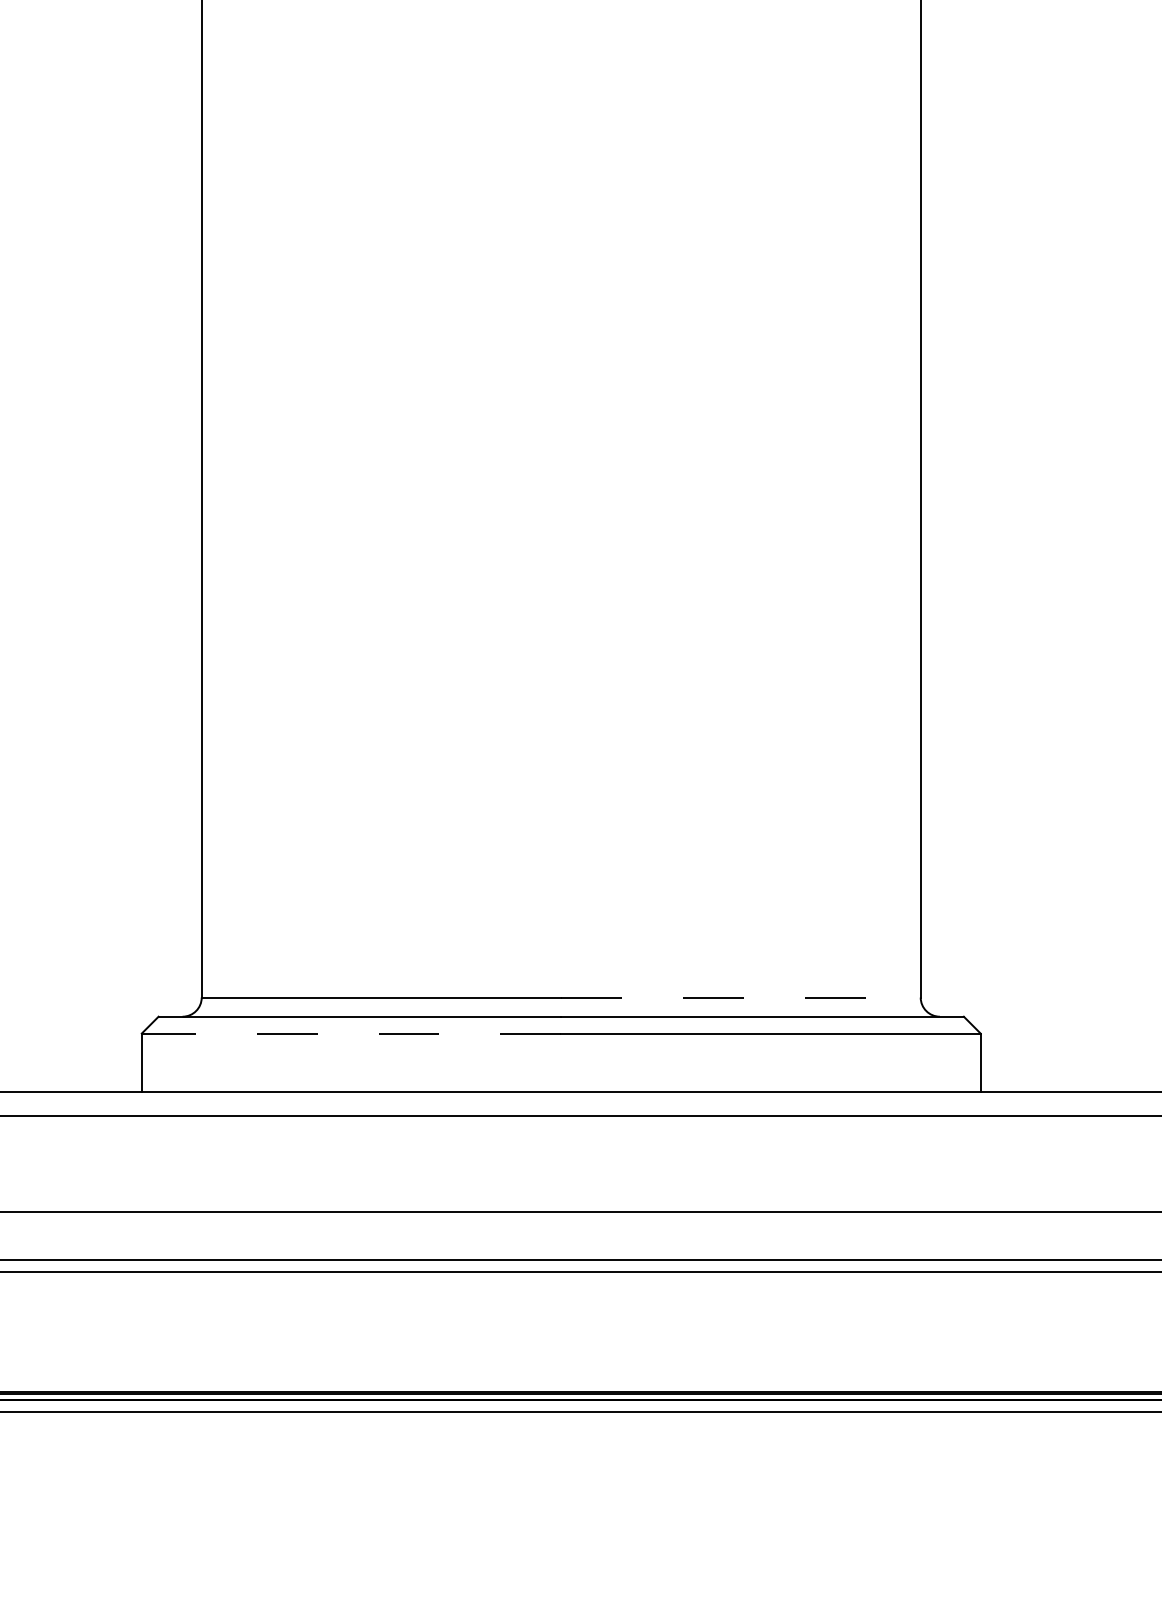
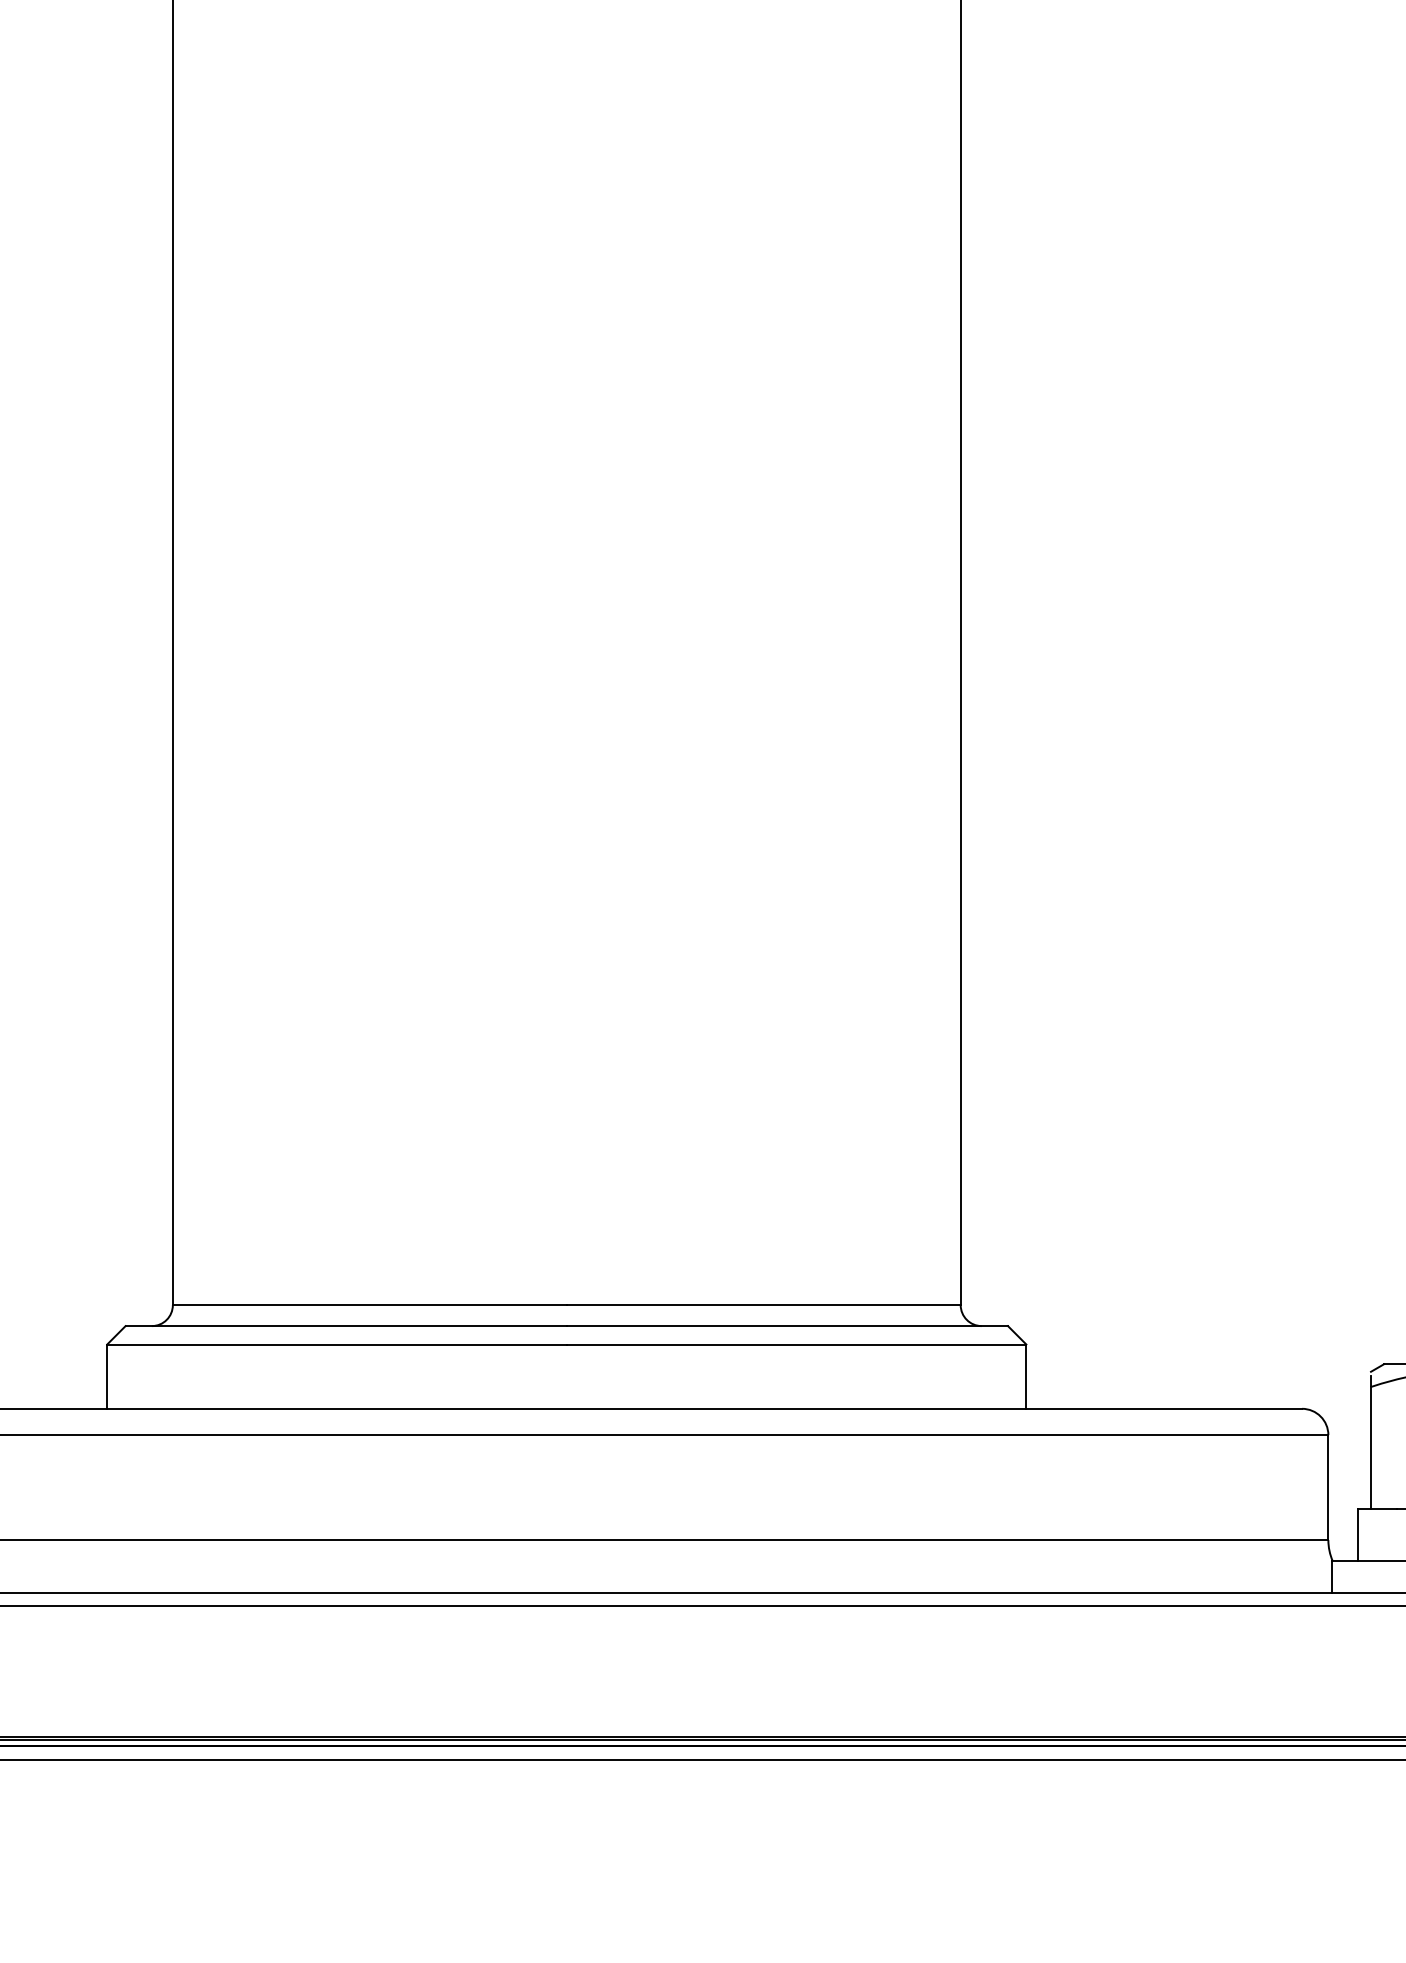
line: (740, 997) -> (763, 1305), dashed -> solid
line: (351, 1033) -> (337, 1344), dashed -> solid

